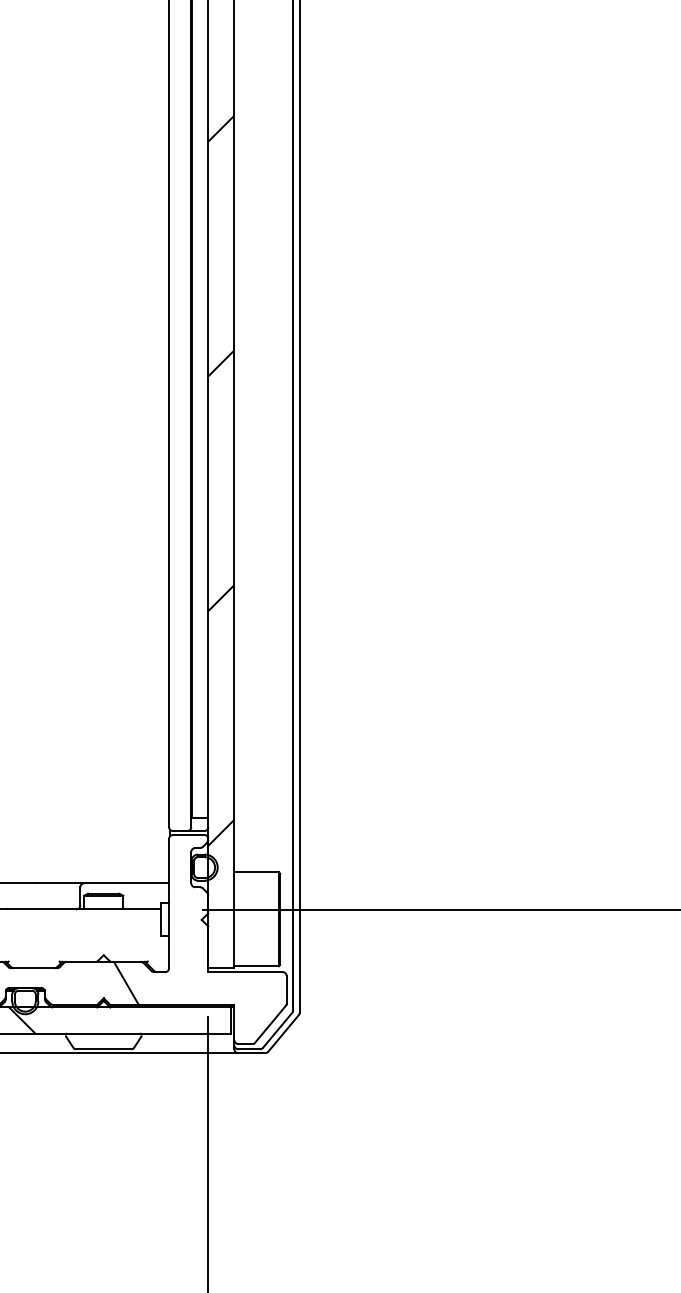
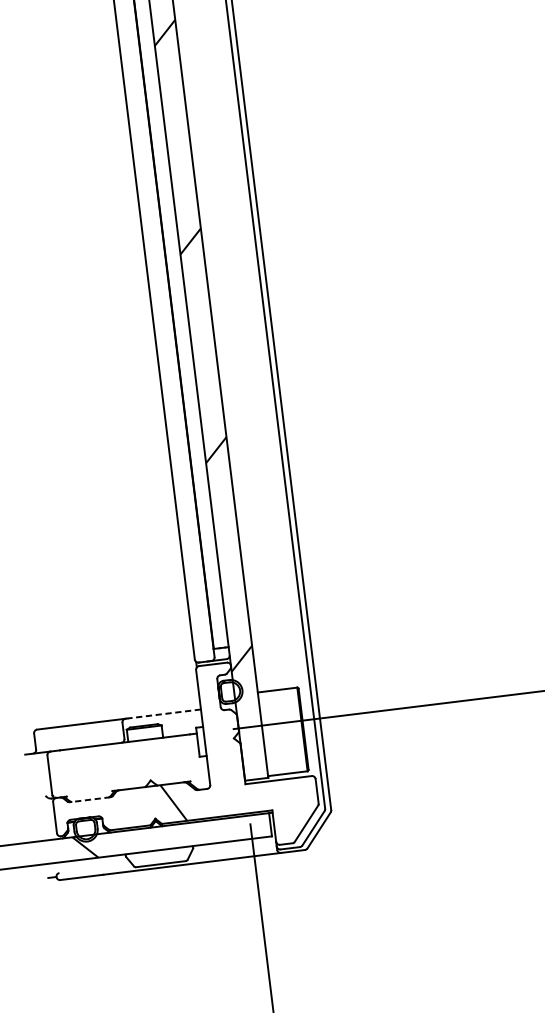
line: (127, 883) -> (164, 714), solid -> dashed
line: (34, 968) -> (90, 799), solid -> dashed

